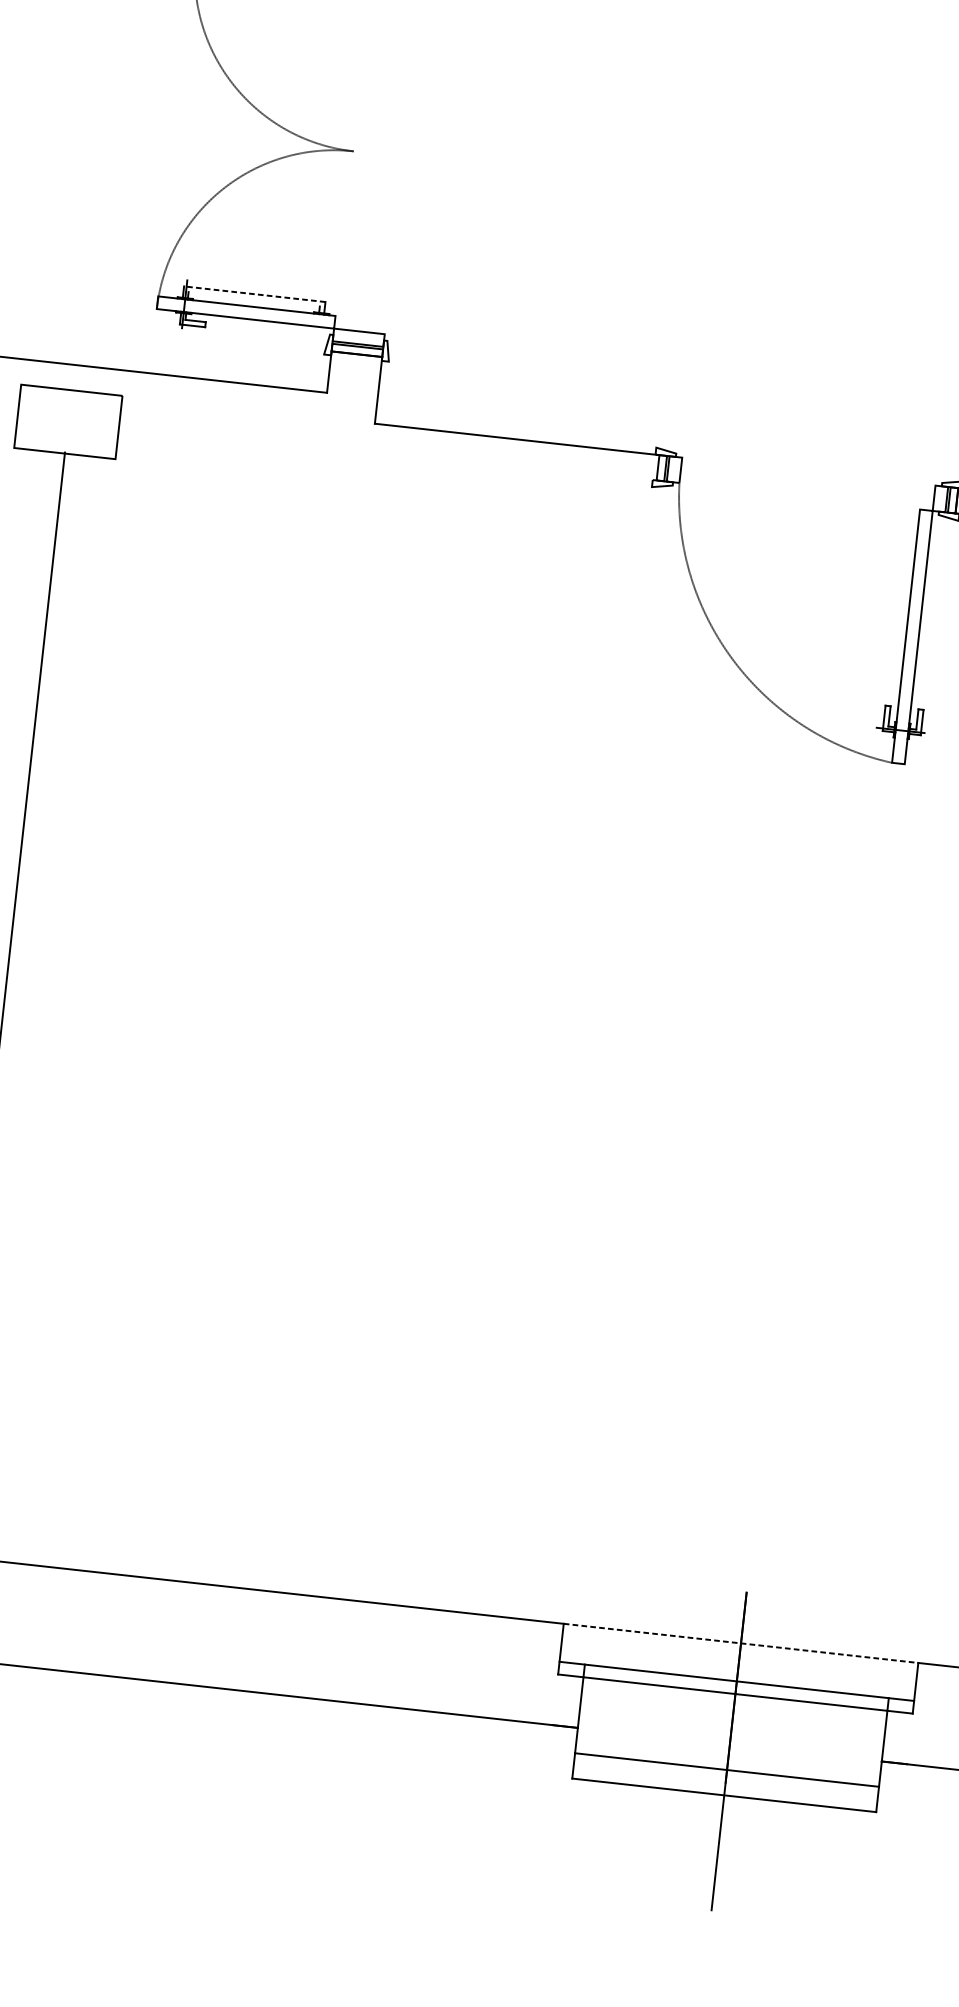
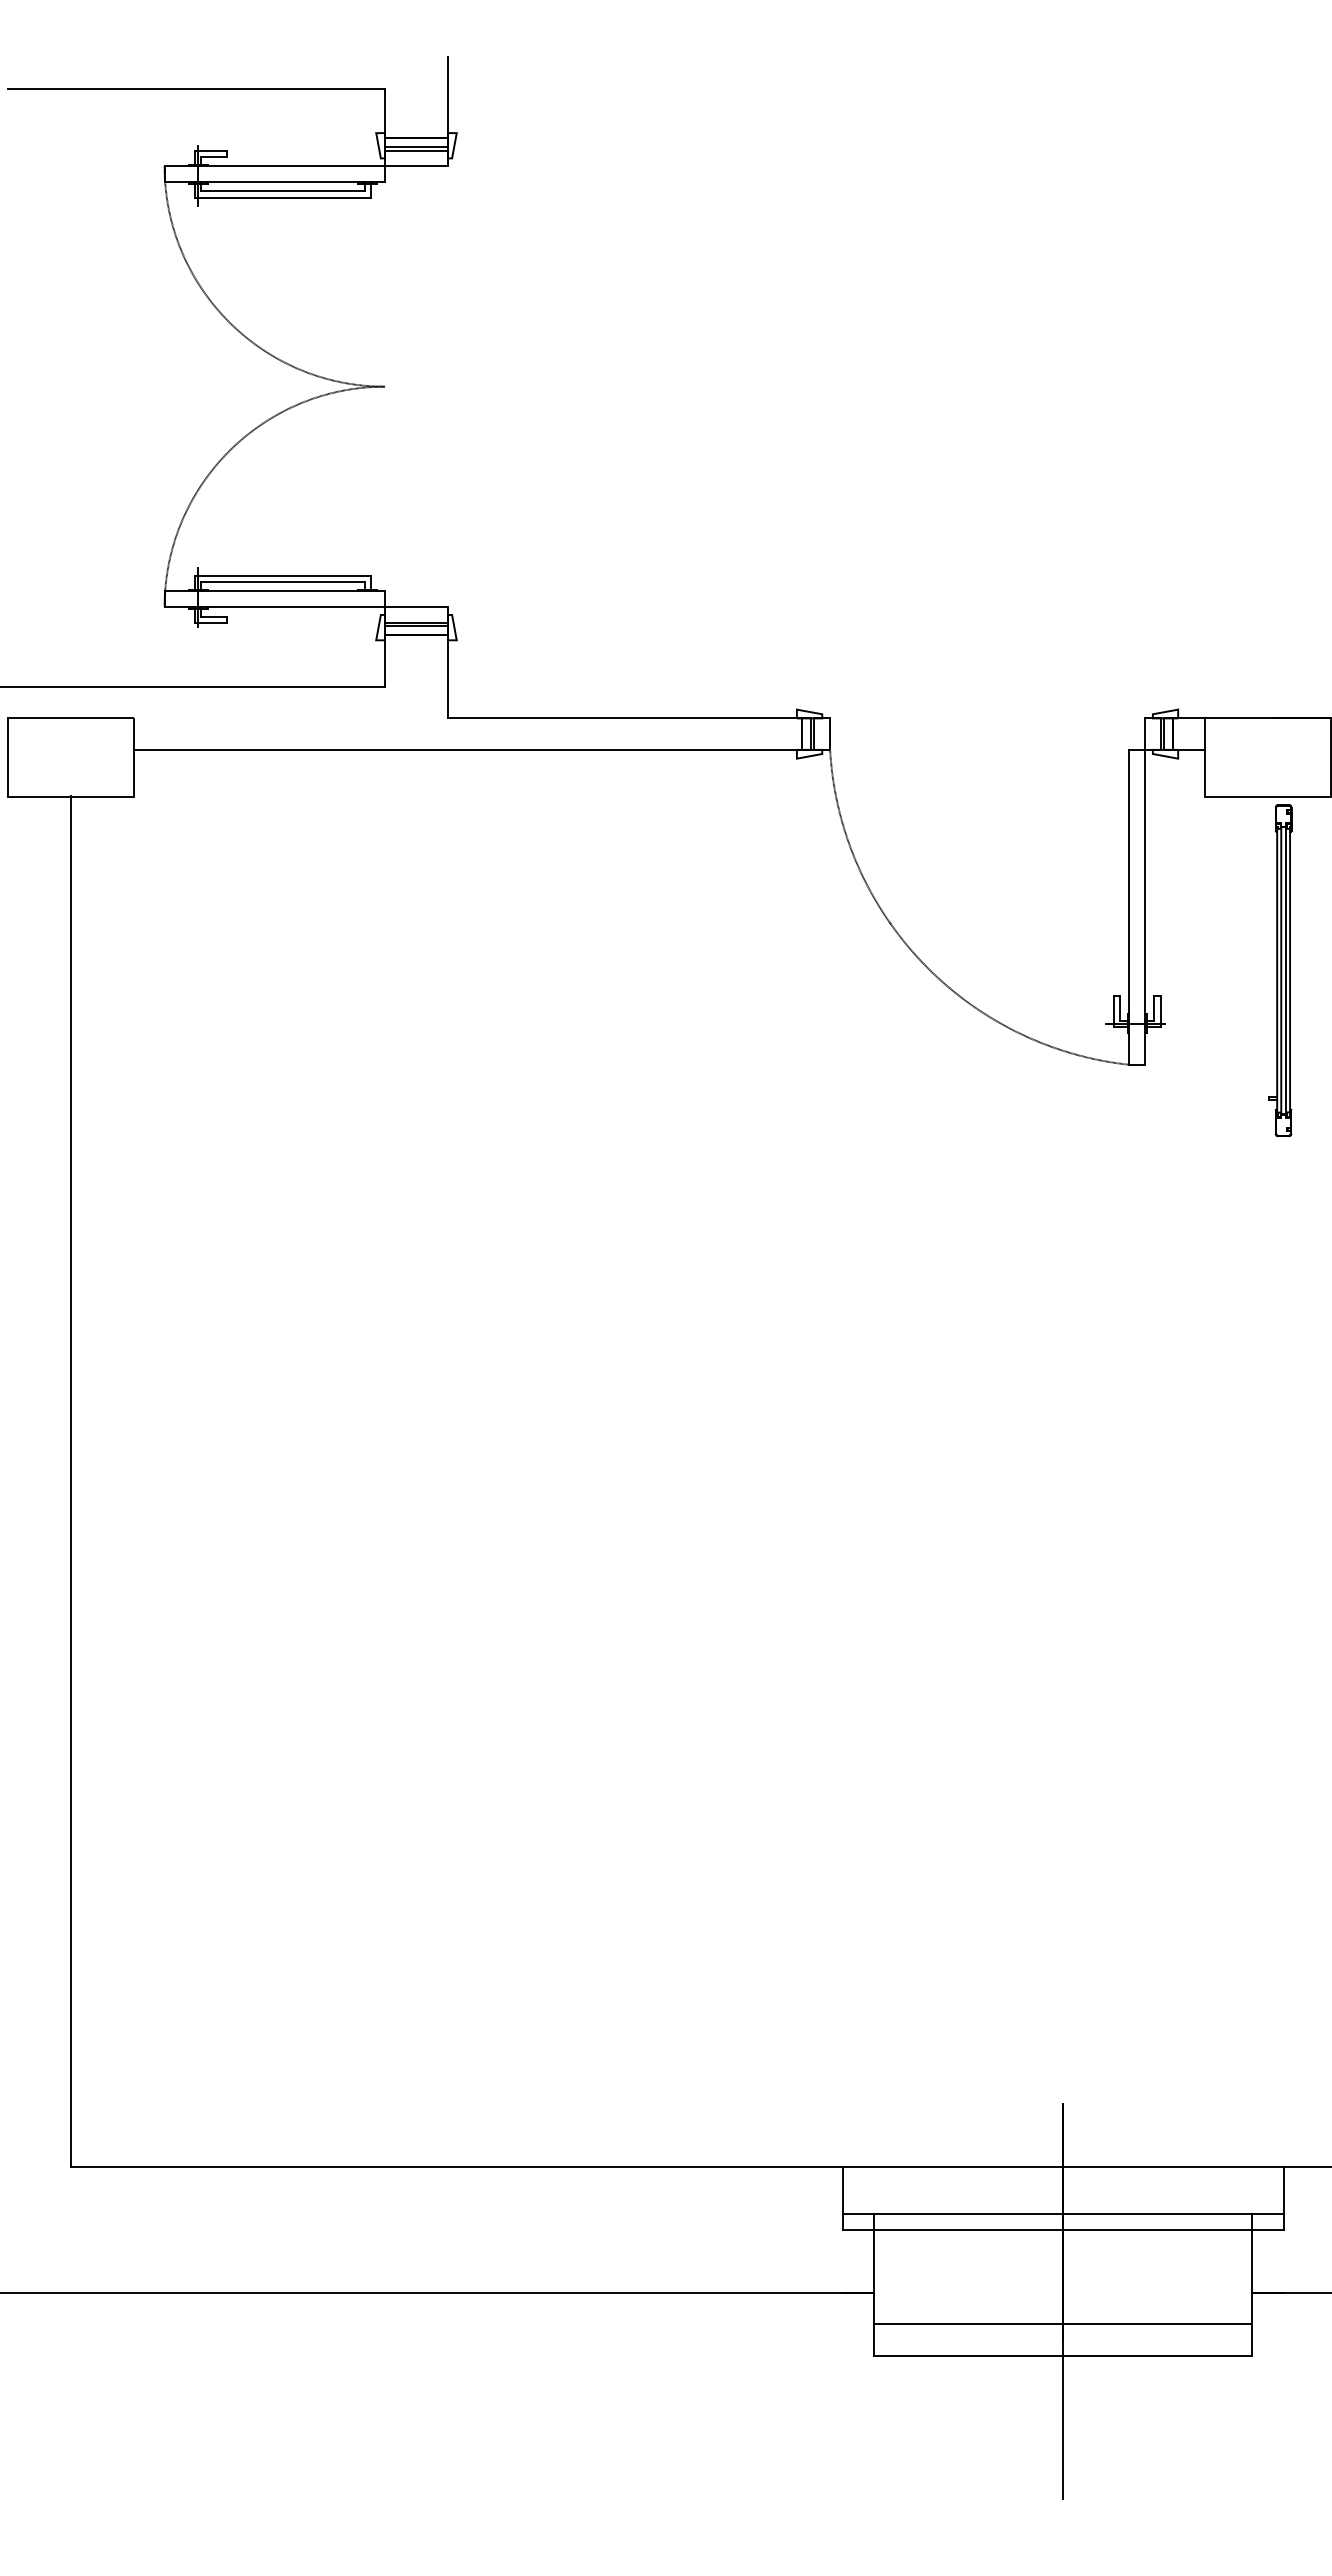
line: (254, 294) -> (282, 575), dashed -> solid
line: (253, 298) -> (282, 581), added
line: (387, 450) -> (467, 749), added
line: (741, 1643) -> (1063, 2166), dashed -> solid

